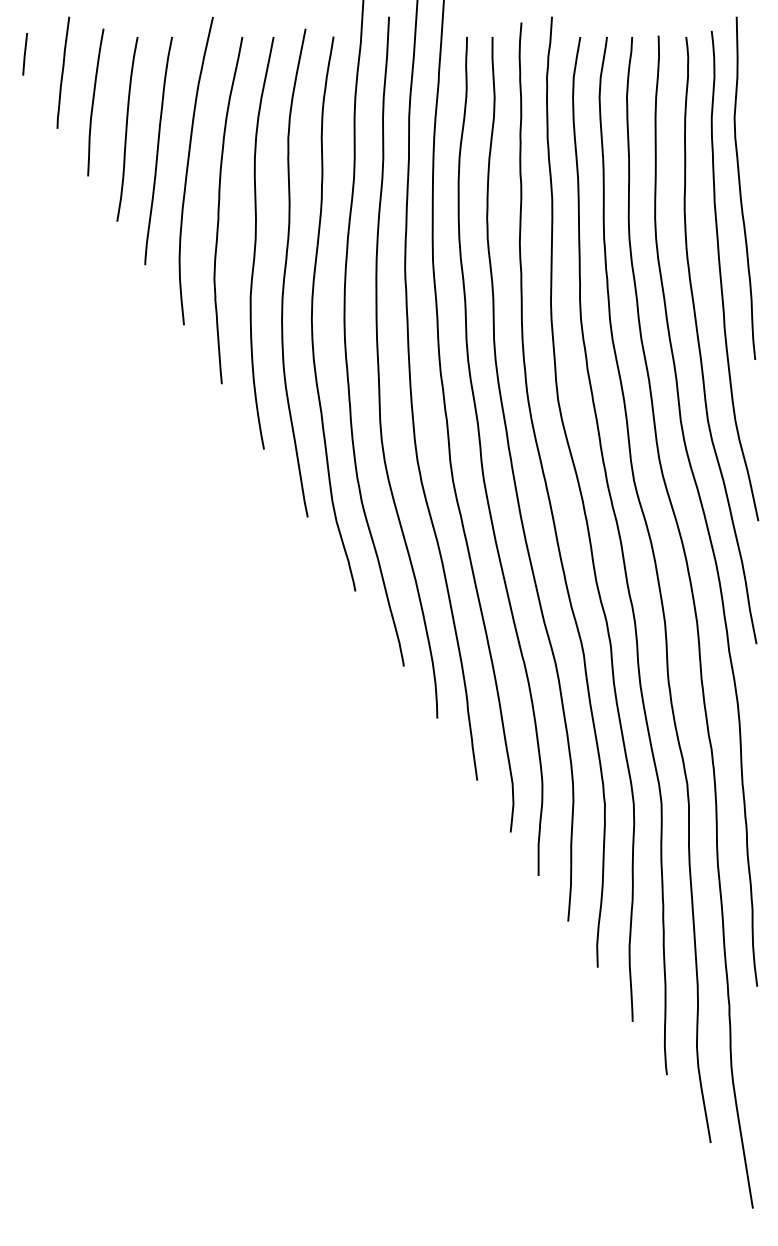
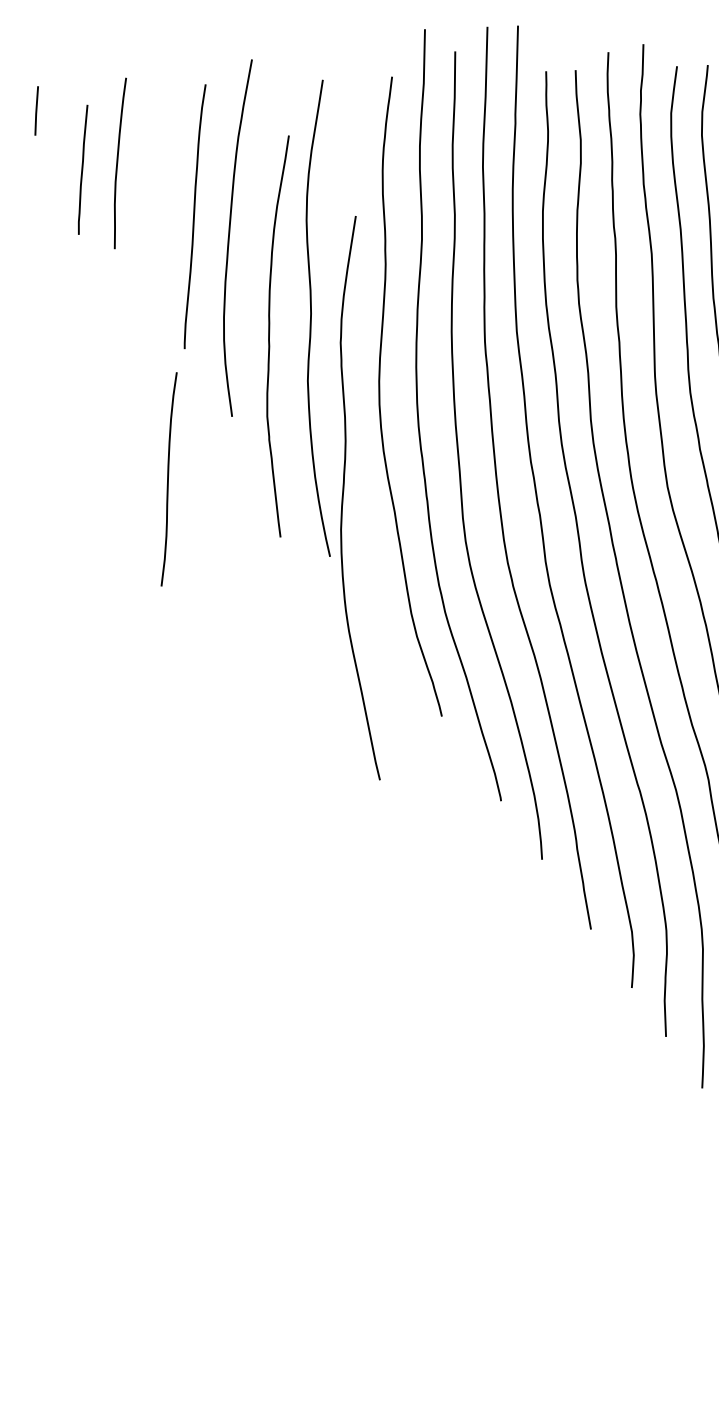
line: (63, 72) -> (83, 169), moved
curve: (127, 128) -> (169, 478), moved
curve: (219, 210) -> (270, 336), moved
curve: (286, 269) -> (344, 494), moved

